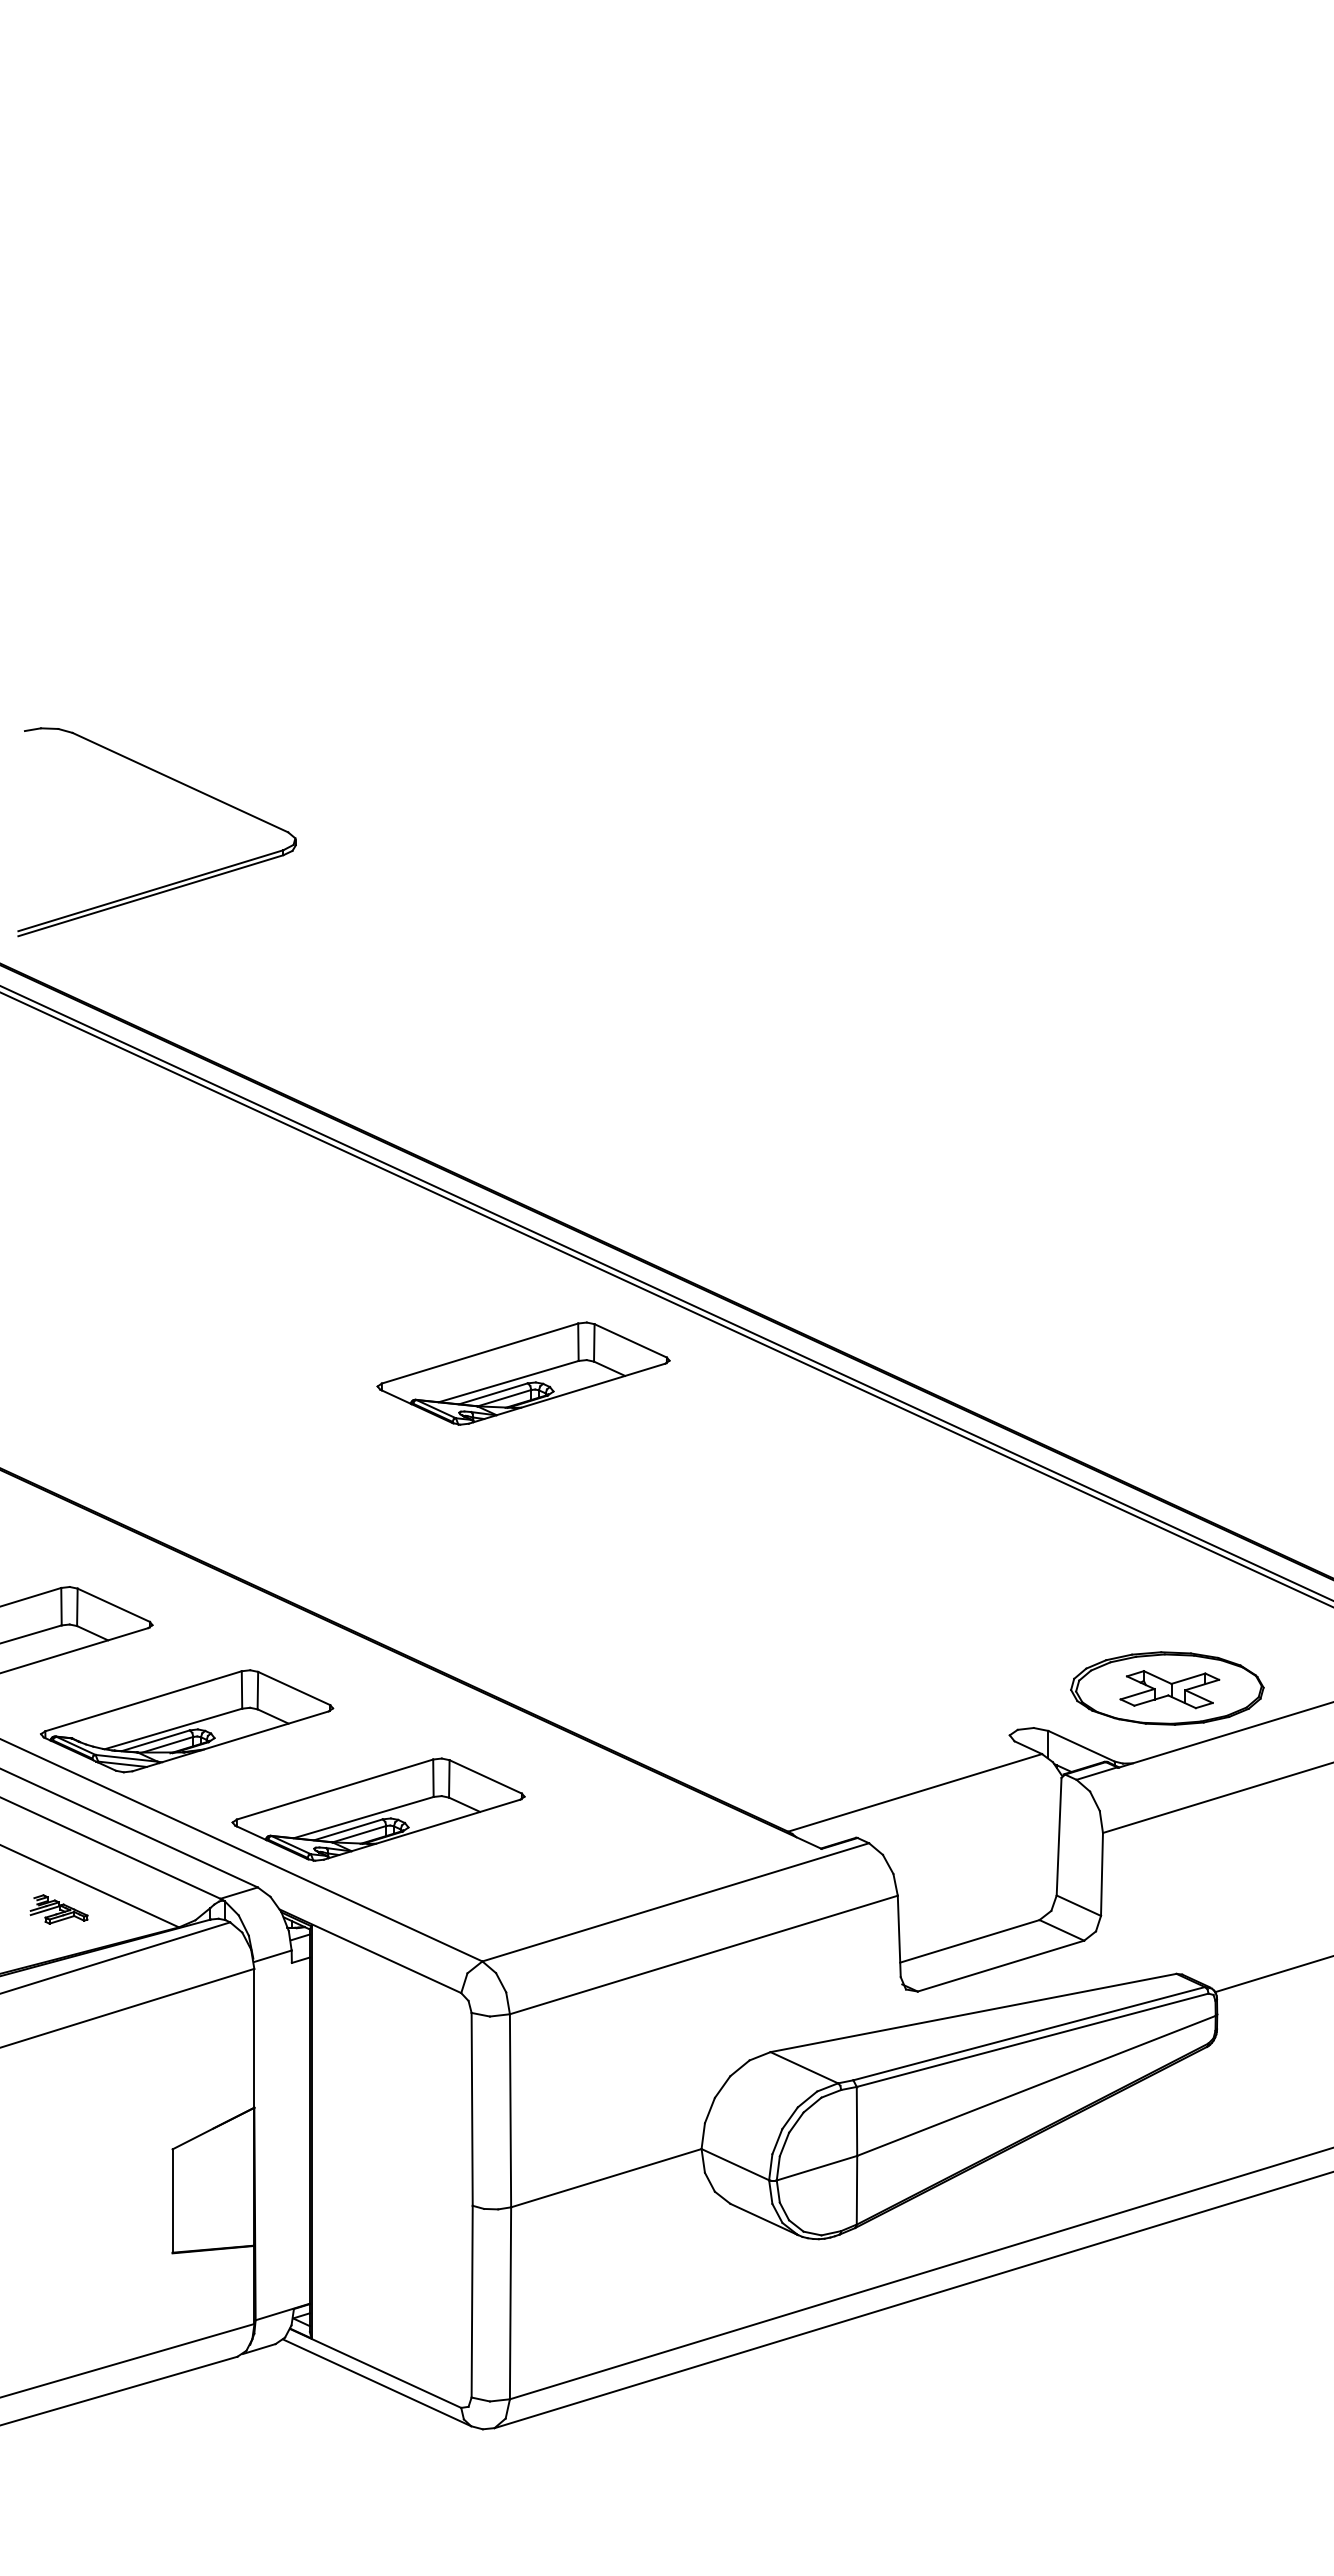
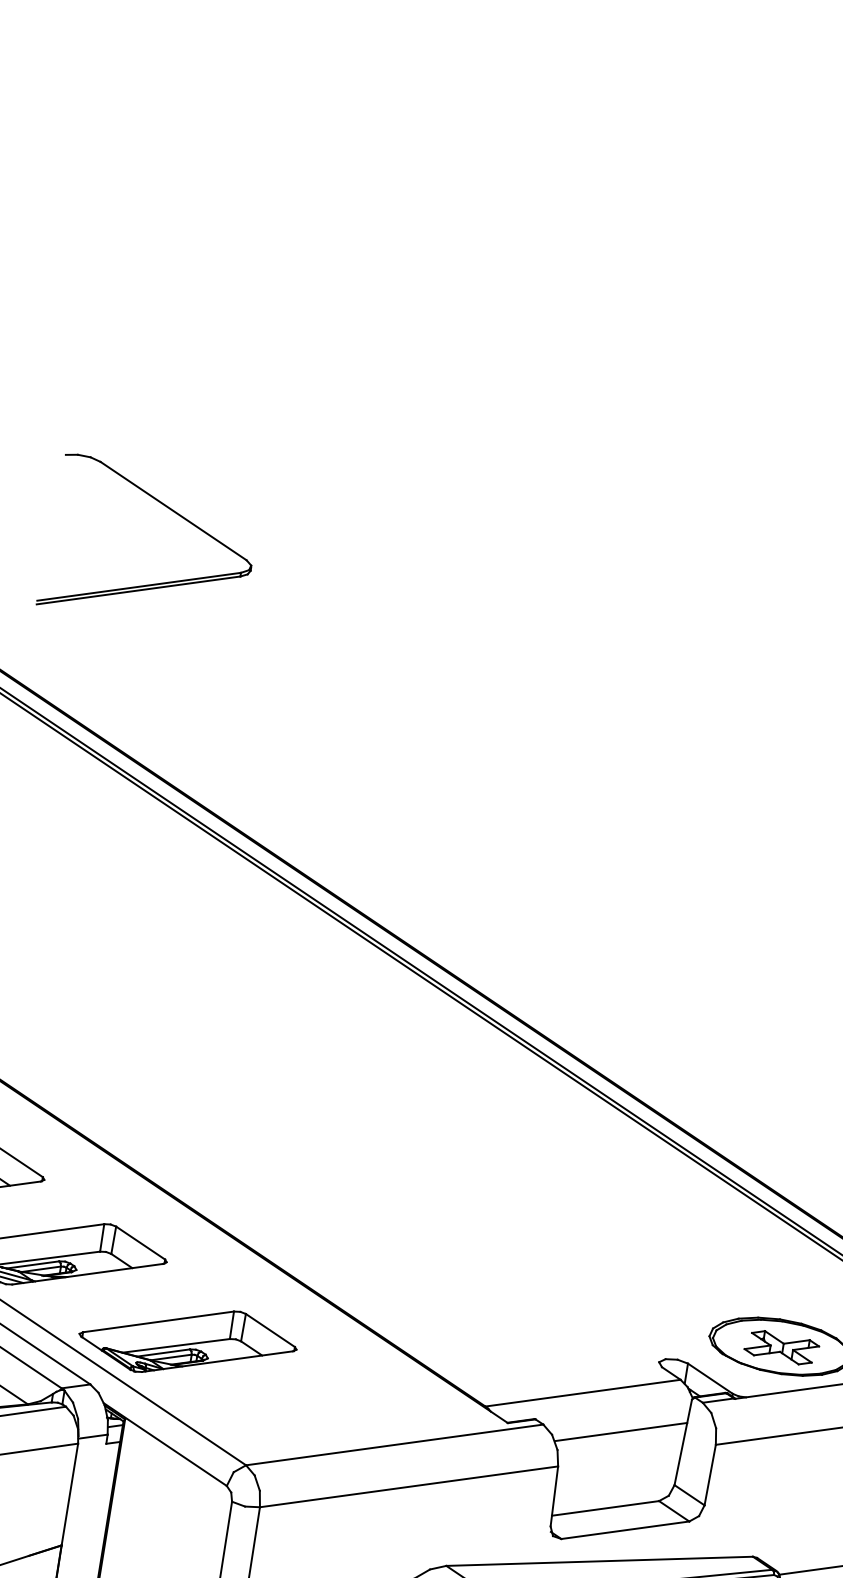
part: (173, 882) -> (156, 583), moved
part: (523, 1373) -> (345, 1039), removed
line: (974, 1836) -> (621, 1432), added

